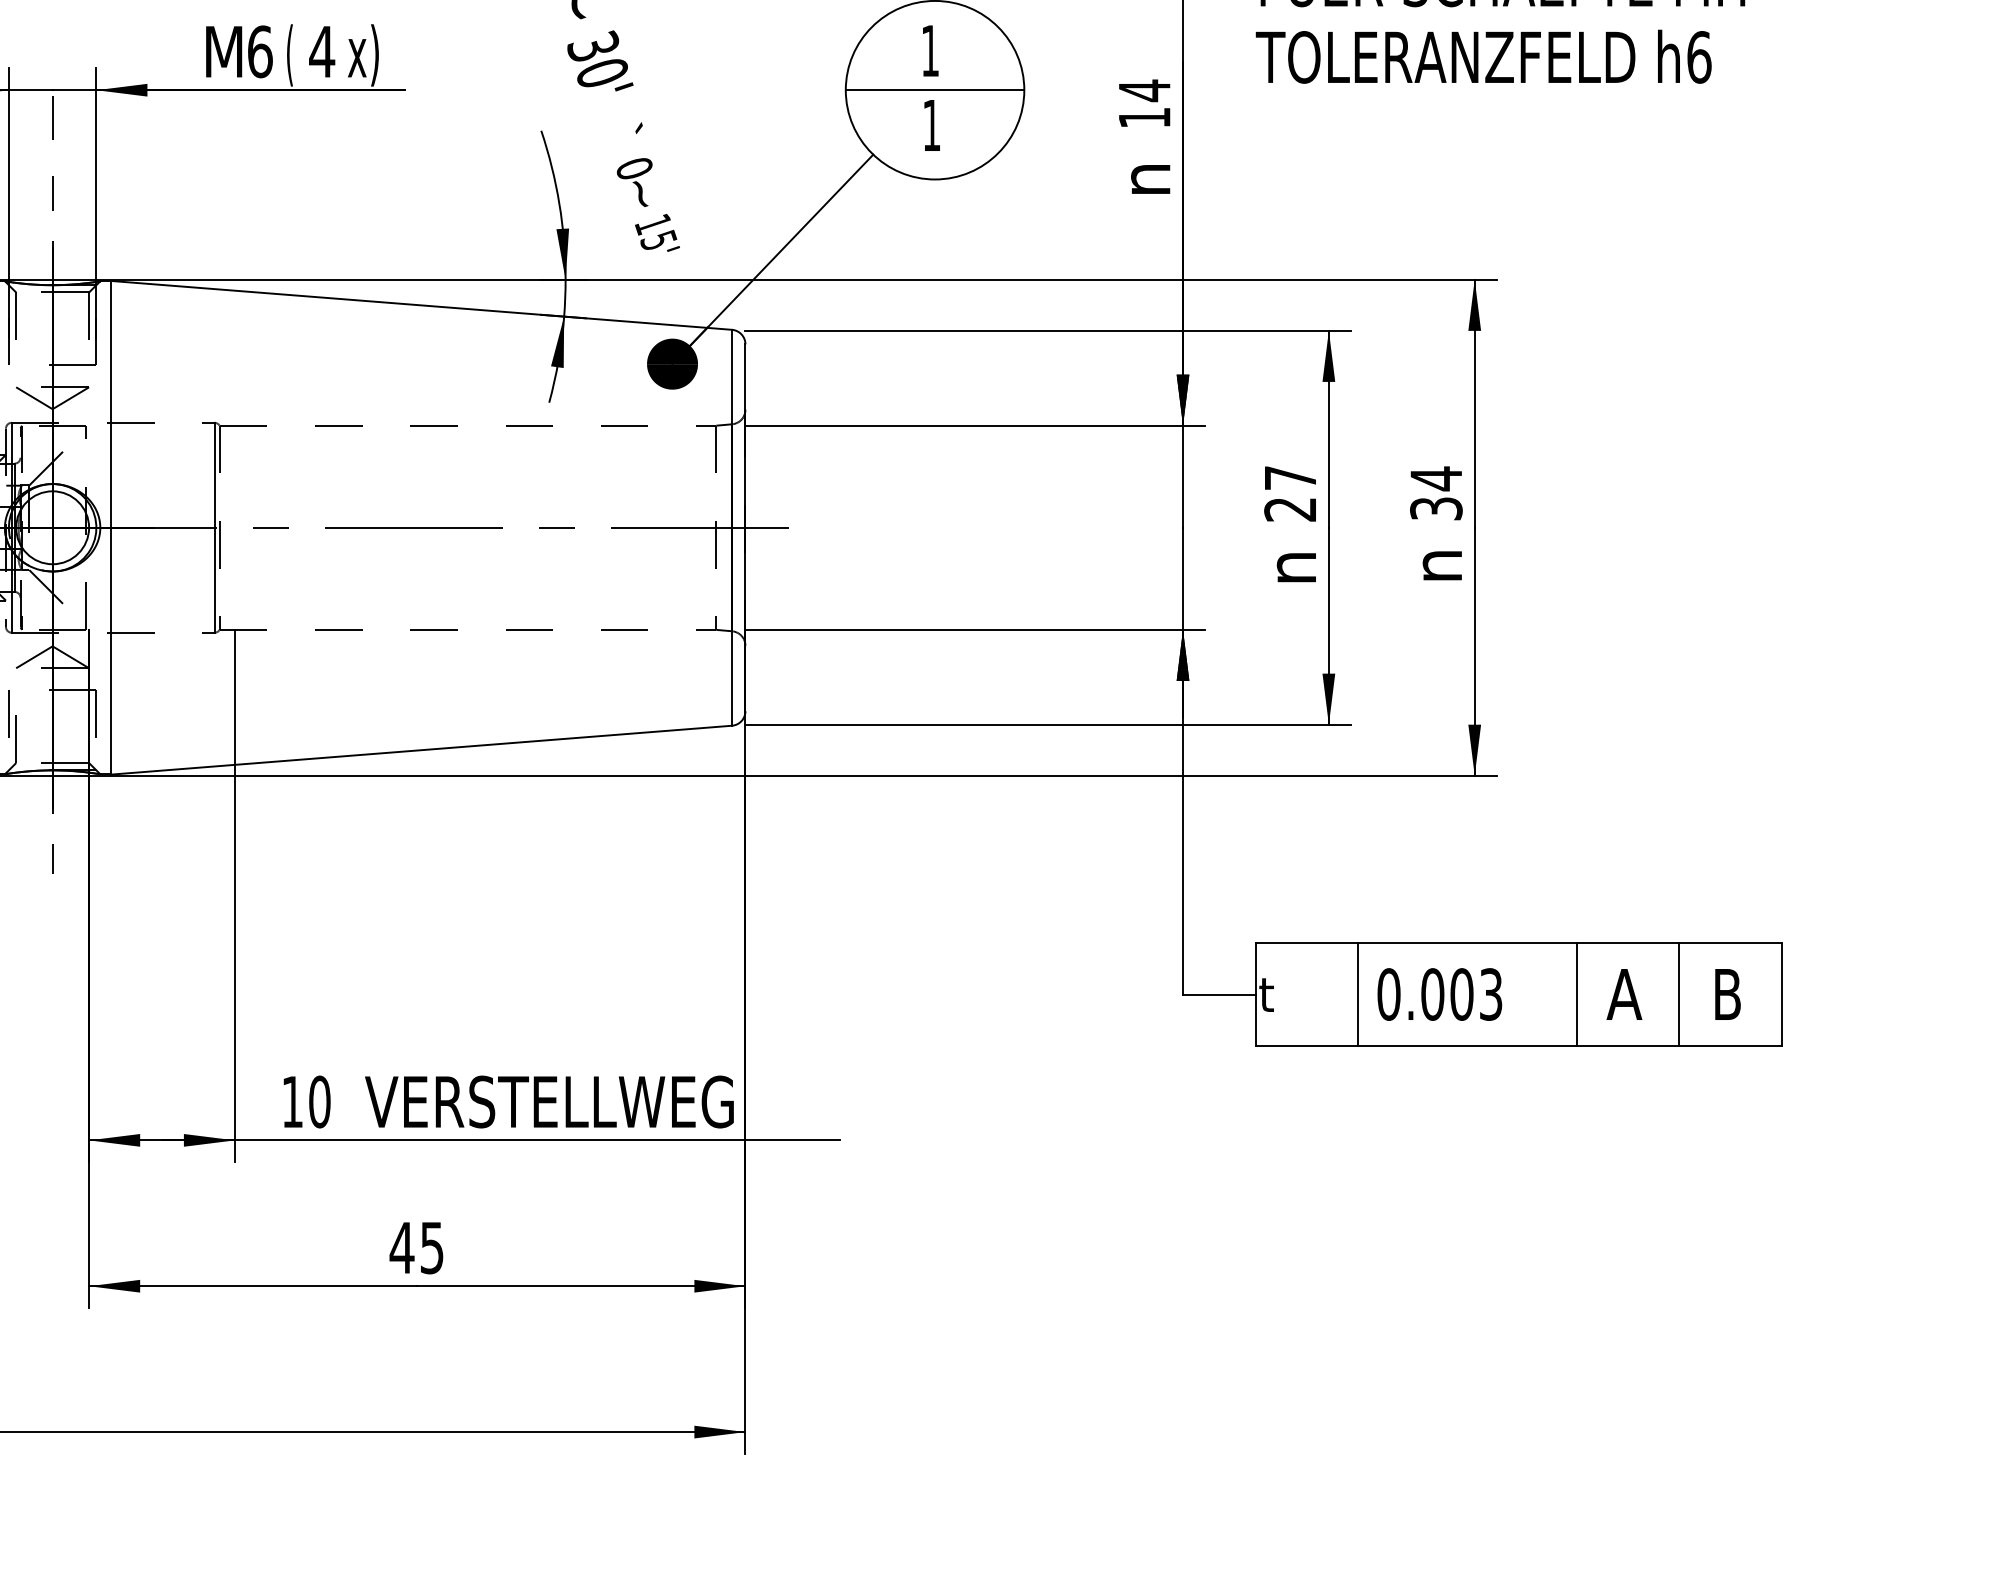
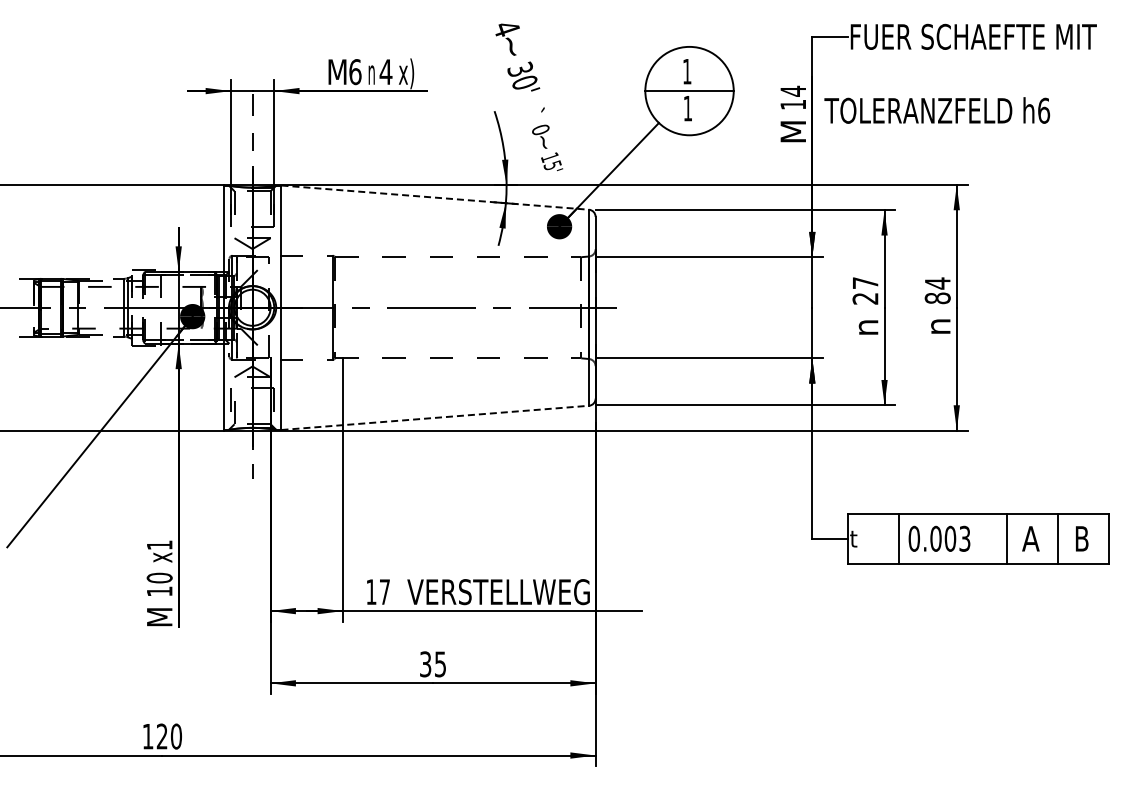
text: (292, 54) -> (371, 73), ( -> n
text: (1484, 56) -> (937, 110), moved
text: (1142, 171) -> (792, 131), n -> M
line: (422, 305) -> (435, 197), solid -> dashed
text: (1435, 509) -> (937, 298), 34 -> 84
line: (422, 749) -> (435, 417), solid -> dashed
text: (319, 1102) -> (384, 592), 10 -> 17
text: (401, 1248) -> (425, 664), 45 -> 35

